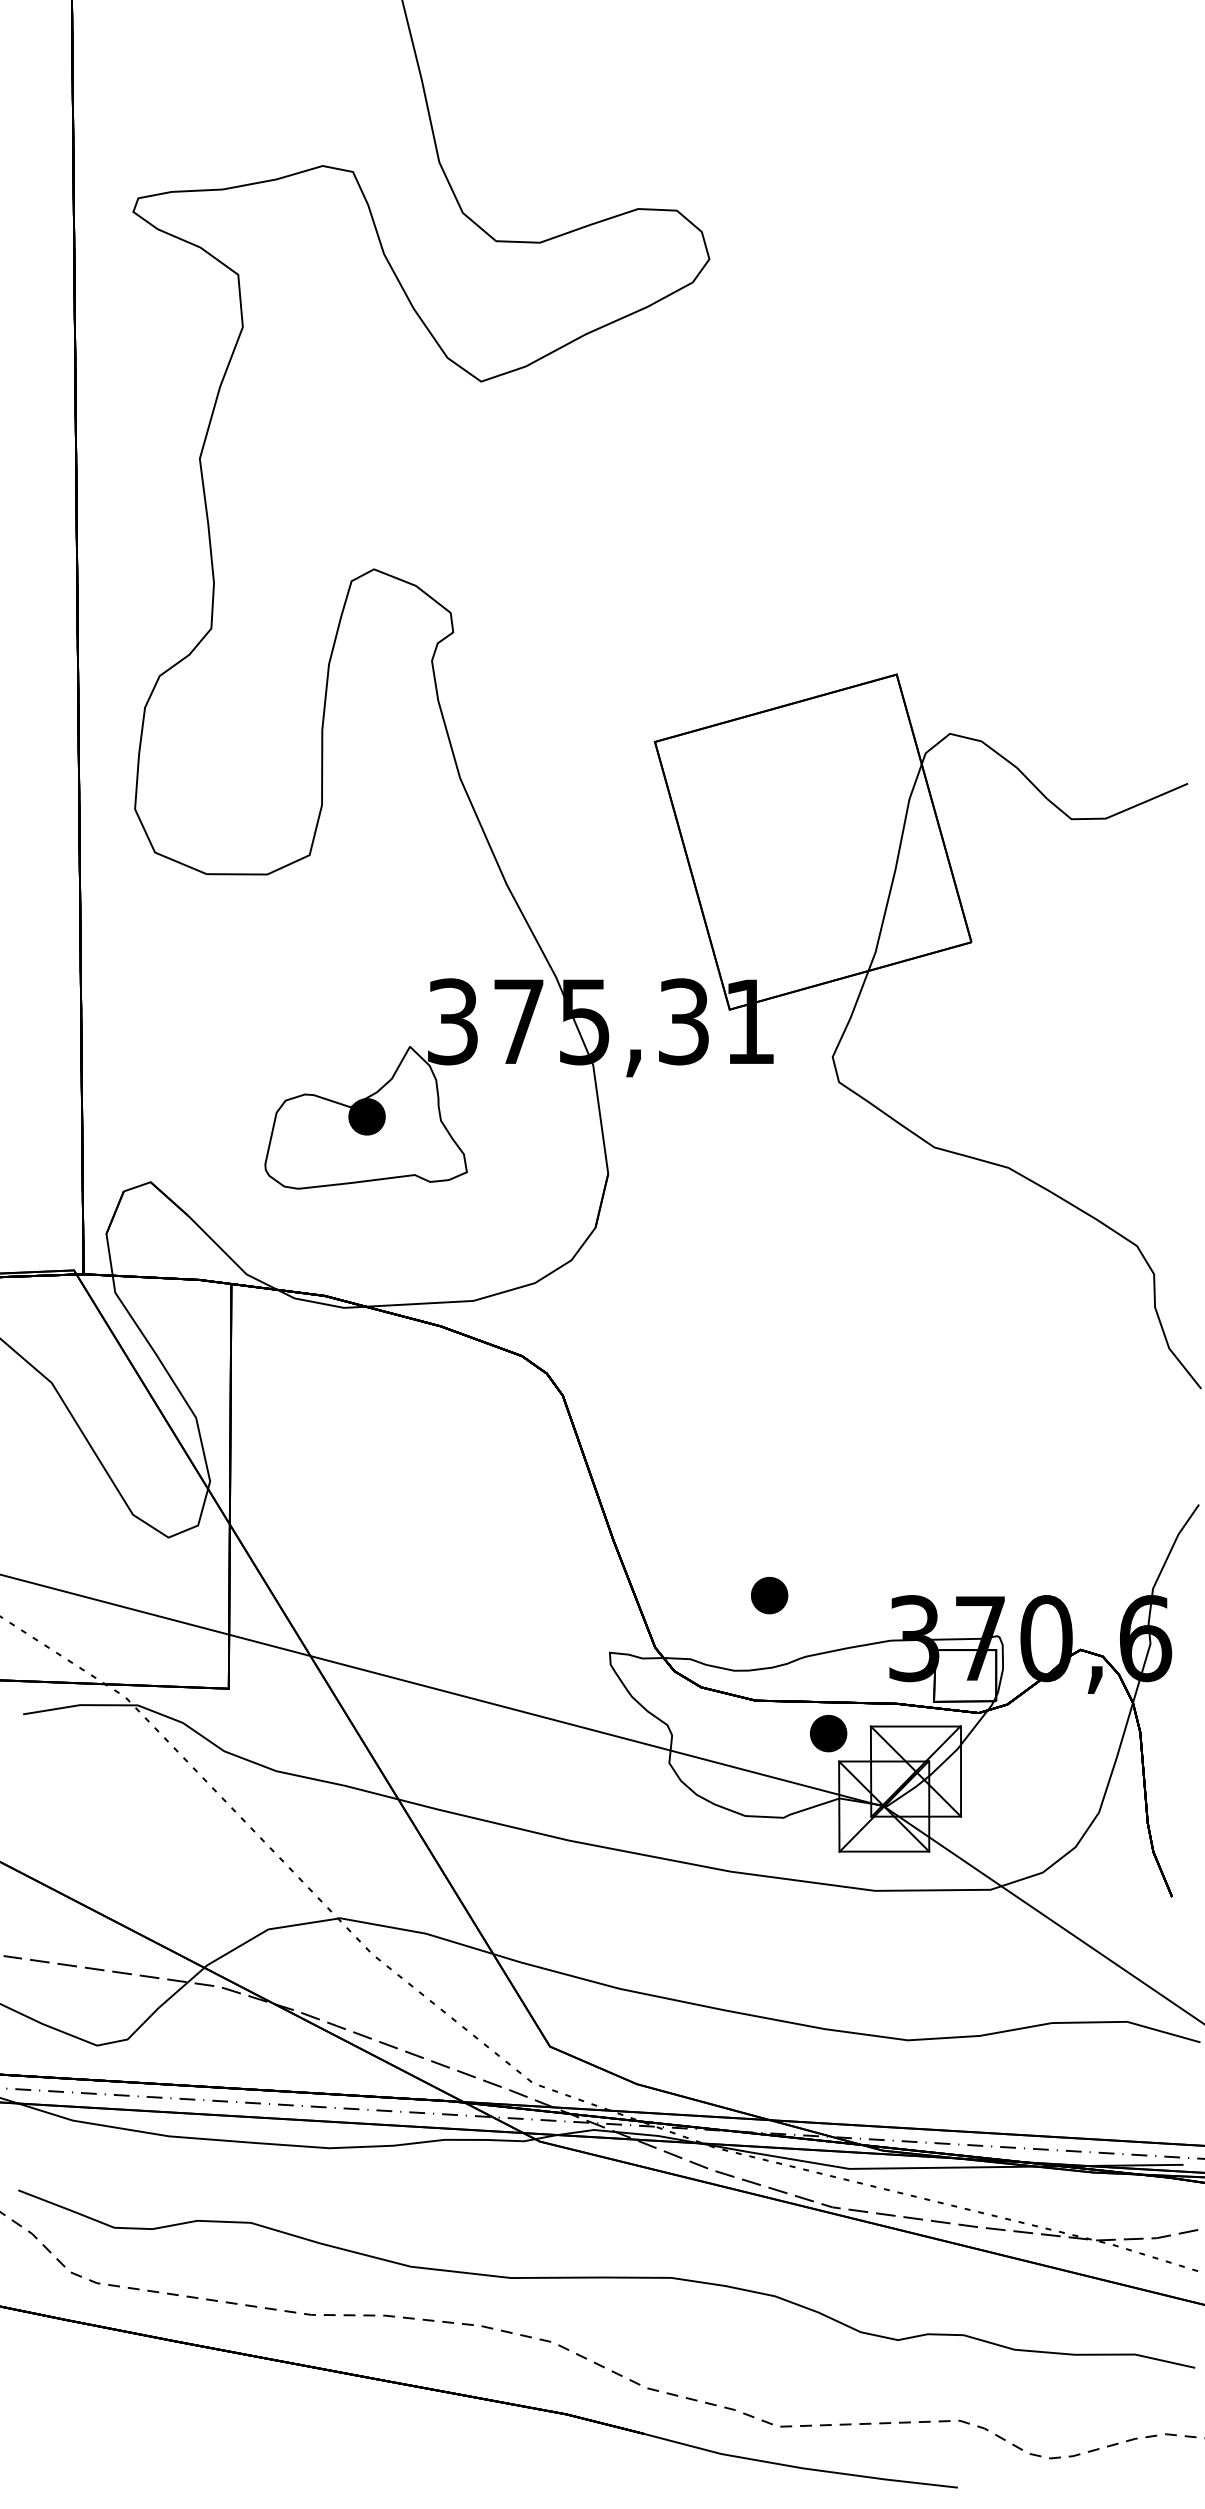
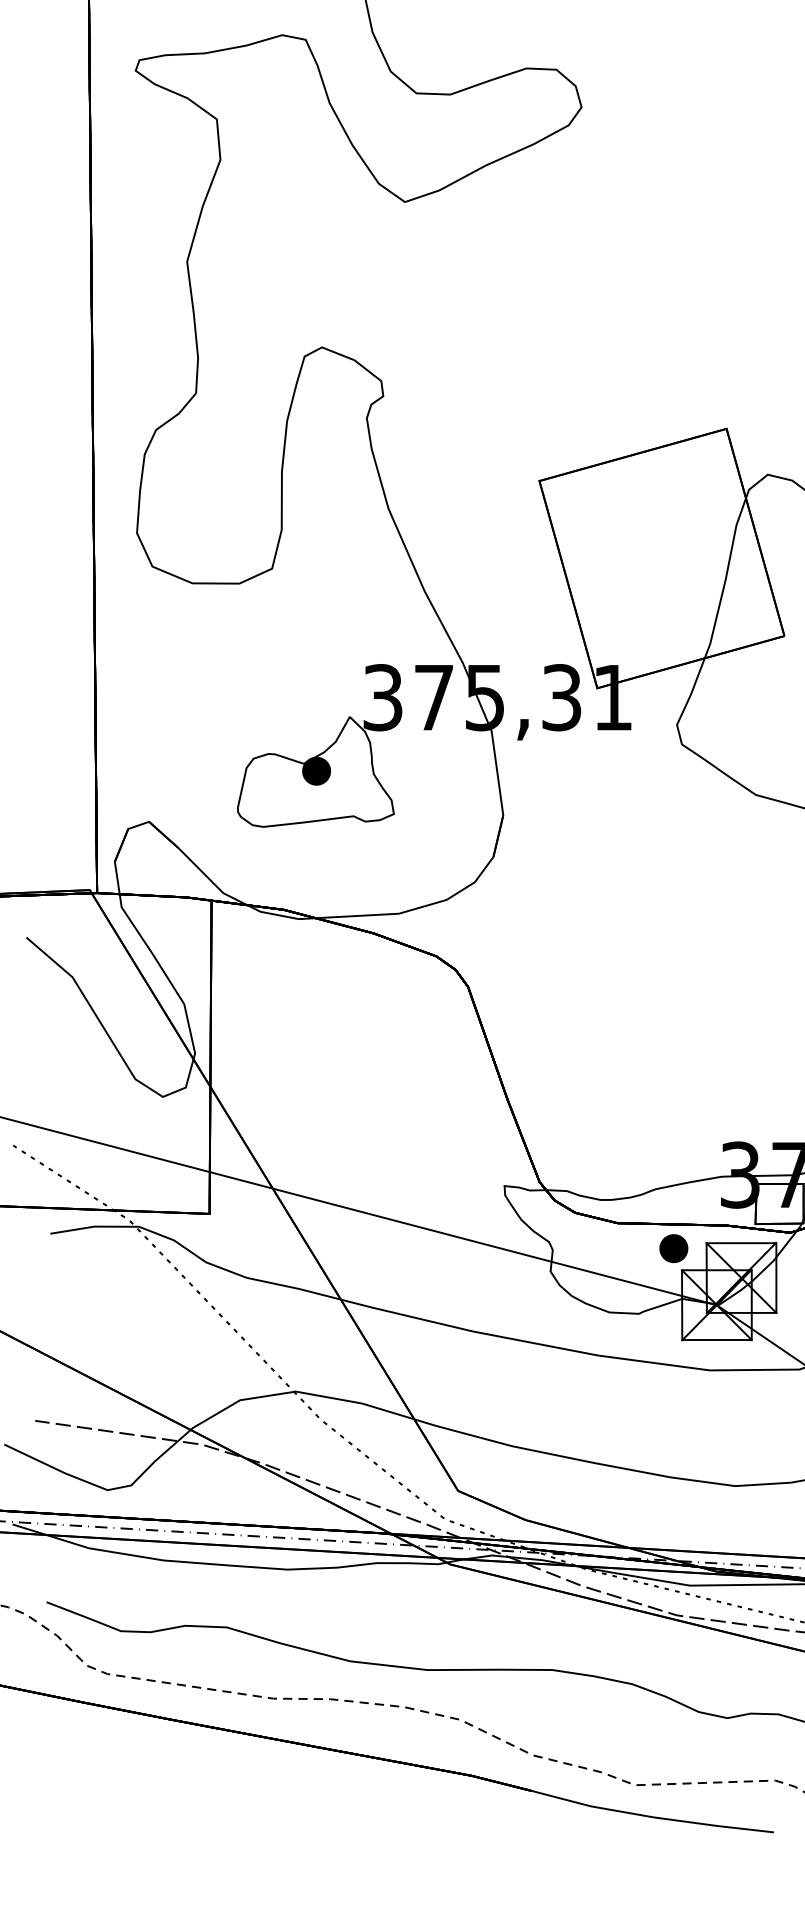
part: (769, 1595) -> (628, 1141), removed

